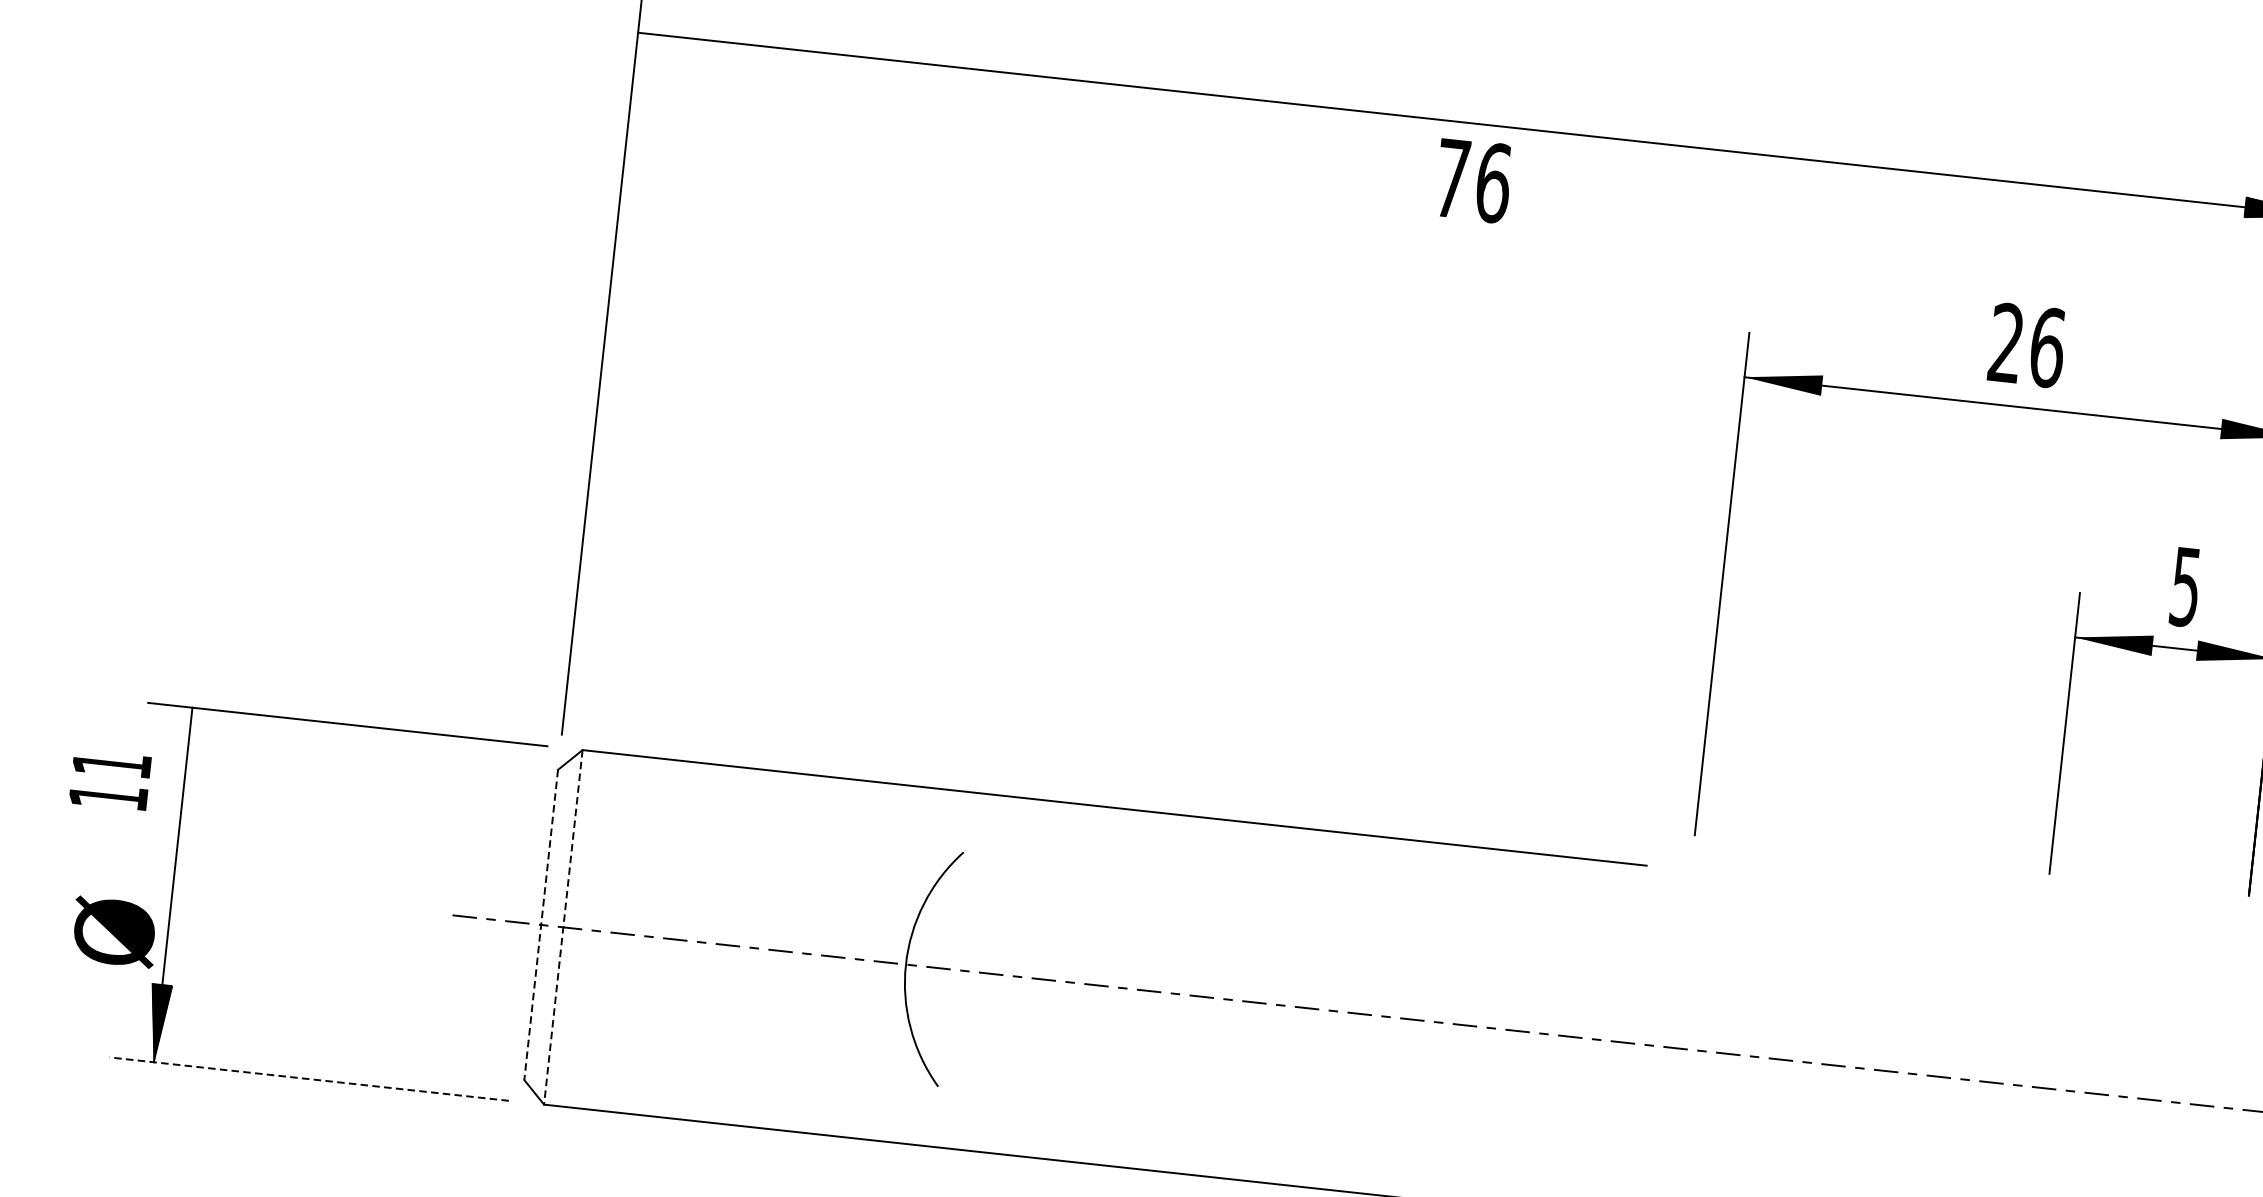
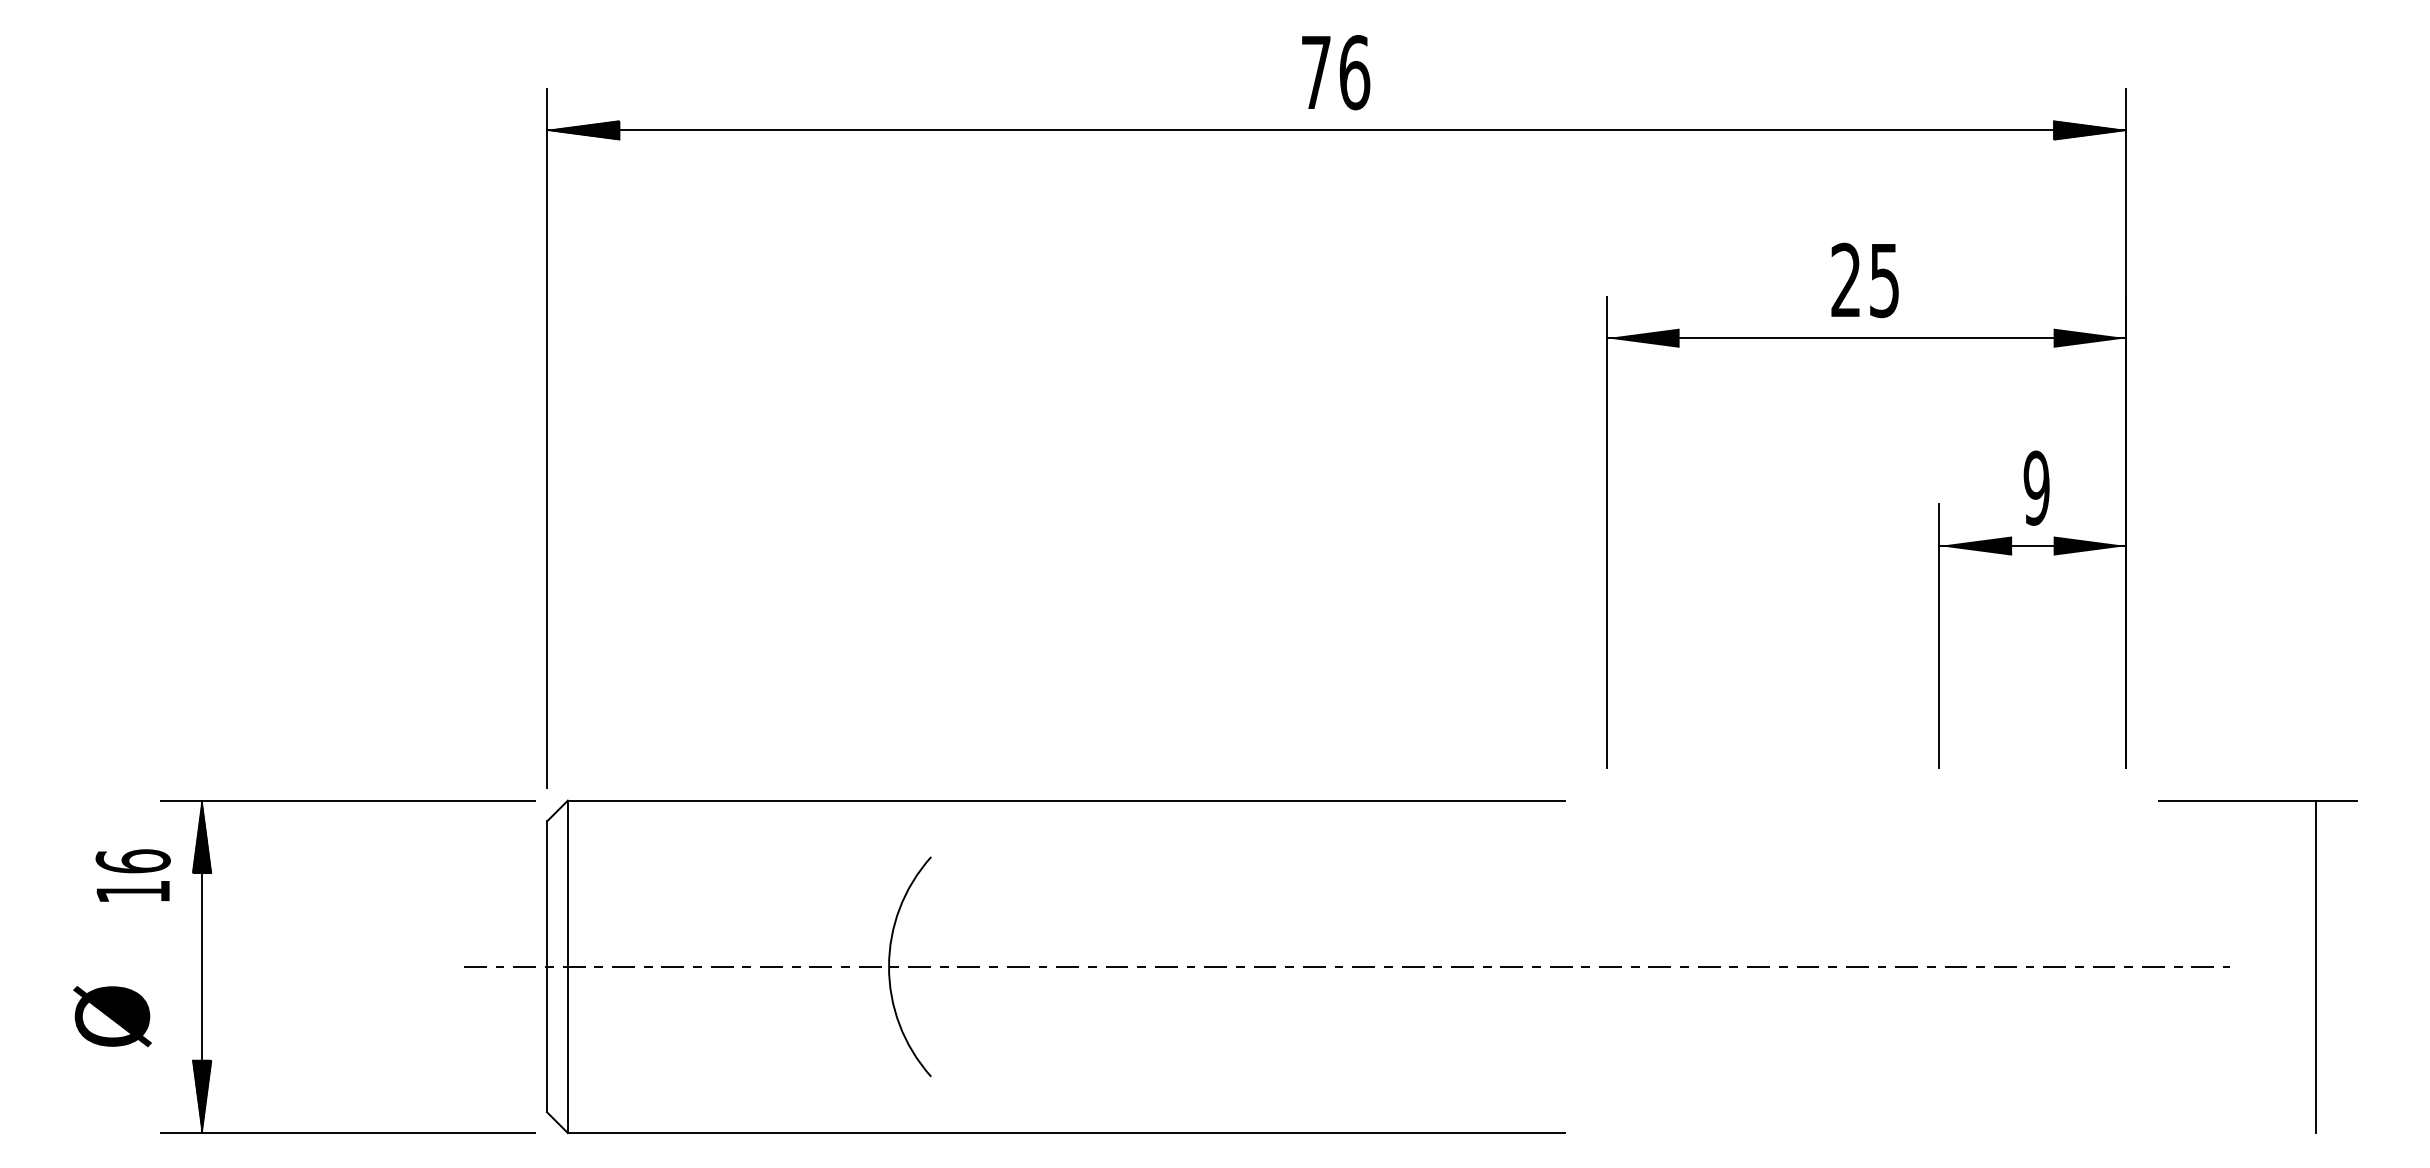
hatch: (677, 35) -> (583, 129), added
text: (1474, 180) -> (1336, 72), moved
text: (2047, 347) -> (1884, 280), 26 -> 25
text: (2185, 586) -> (2036, 487), 5 -> 9
hatch: (187, 745) -> (201, 836), added
text: (111, 764) -> (132, 861), 11 -> 16
line: (541, 925) -> (547, 967), dashed -> solid
line: (562, 928) -> (567, 967), dashed -> solid
text: (114, 932) -> (112, 1016), moved
line: (308, 1079) -> (347, 1133), dashed -> solid

